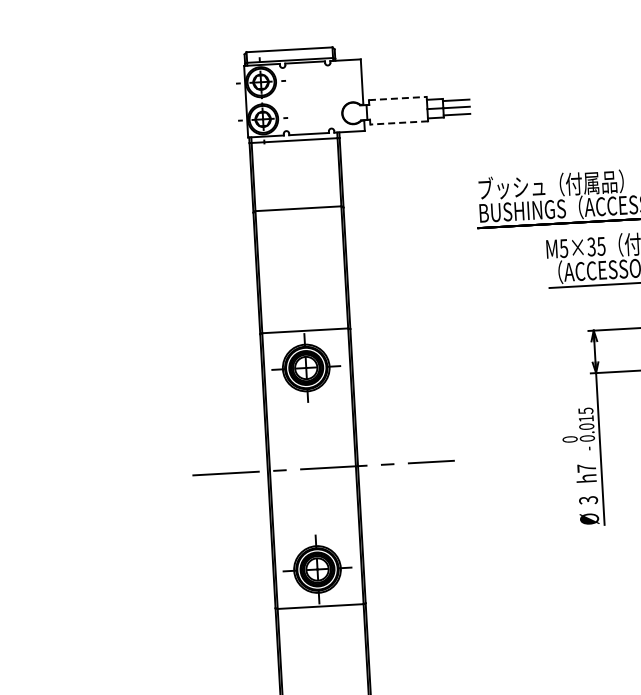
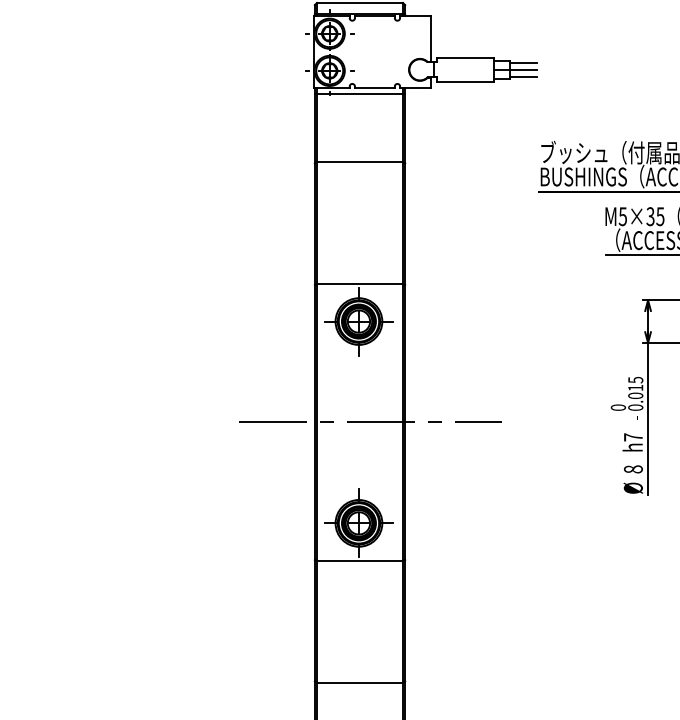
line: (397, 98) -> (465, 57), dashed -> solid
line: (399, 123) -> (465, 82), dashed -> solid
text: (588, 500) -> (633, 469), 3 -> 8

